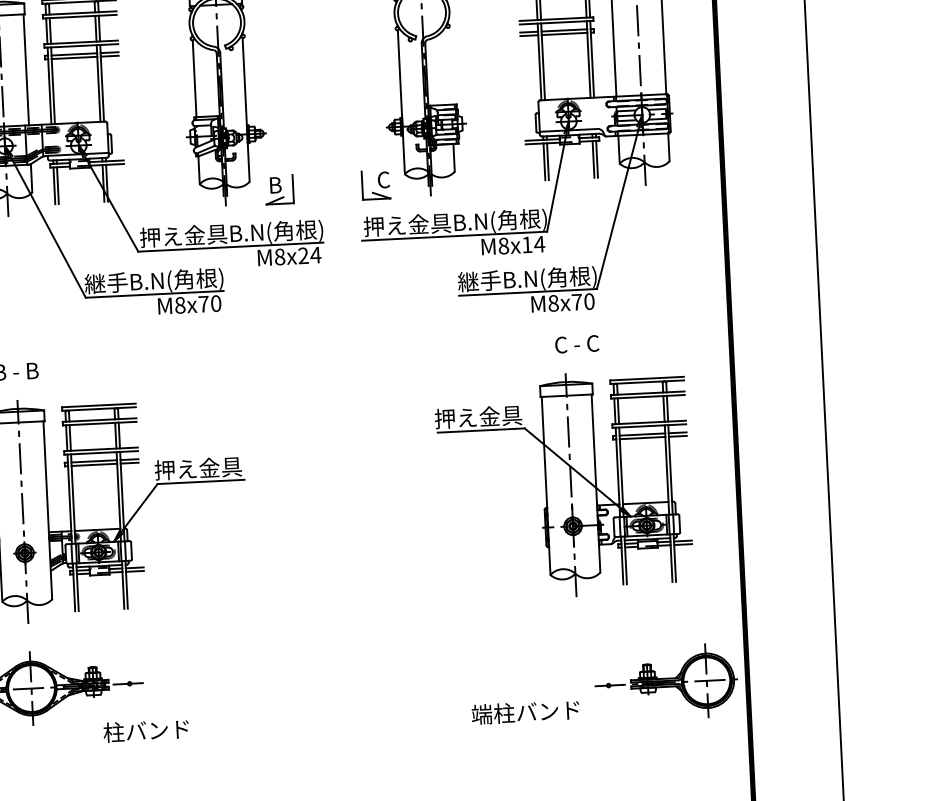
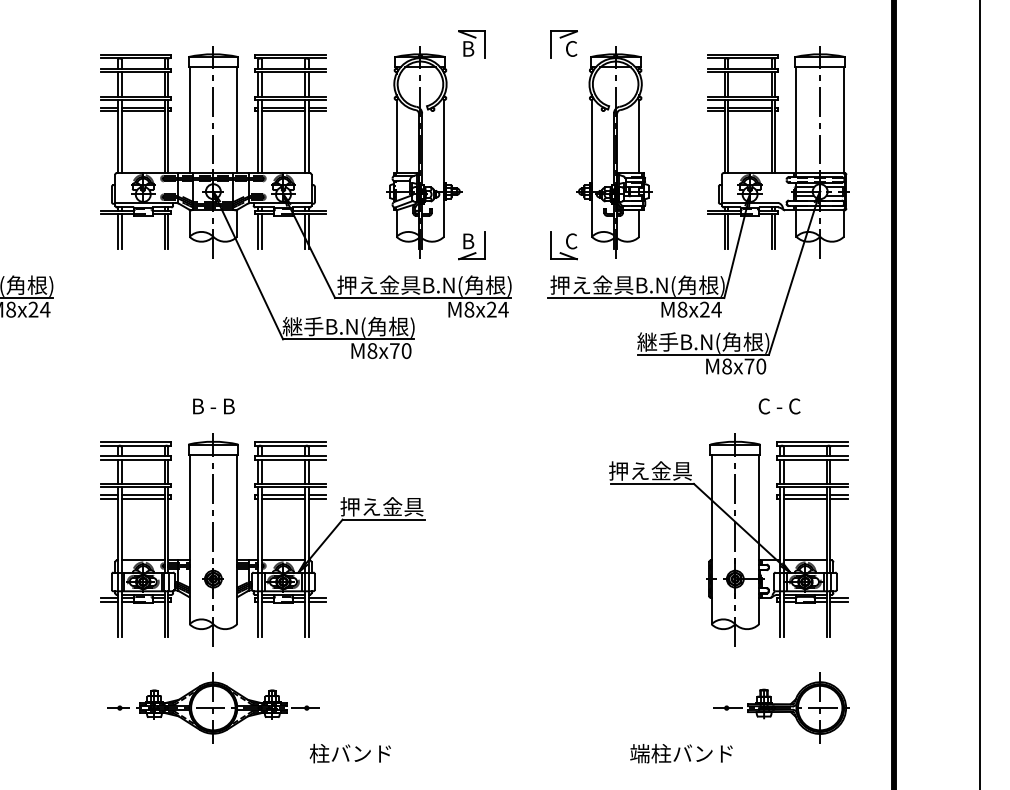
line: (449, 65) -> (639, 135), added
text: (526, 244) -> (704, 309), M8x14 -> M8x24
text: (577, 344) -> (779, 406), moved
part: (666, 682) -> (781, 707), moved
text: (145, 730) -> (349, 753), moved

